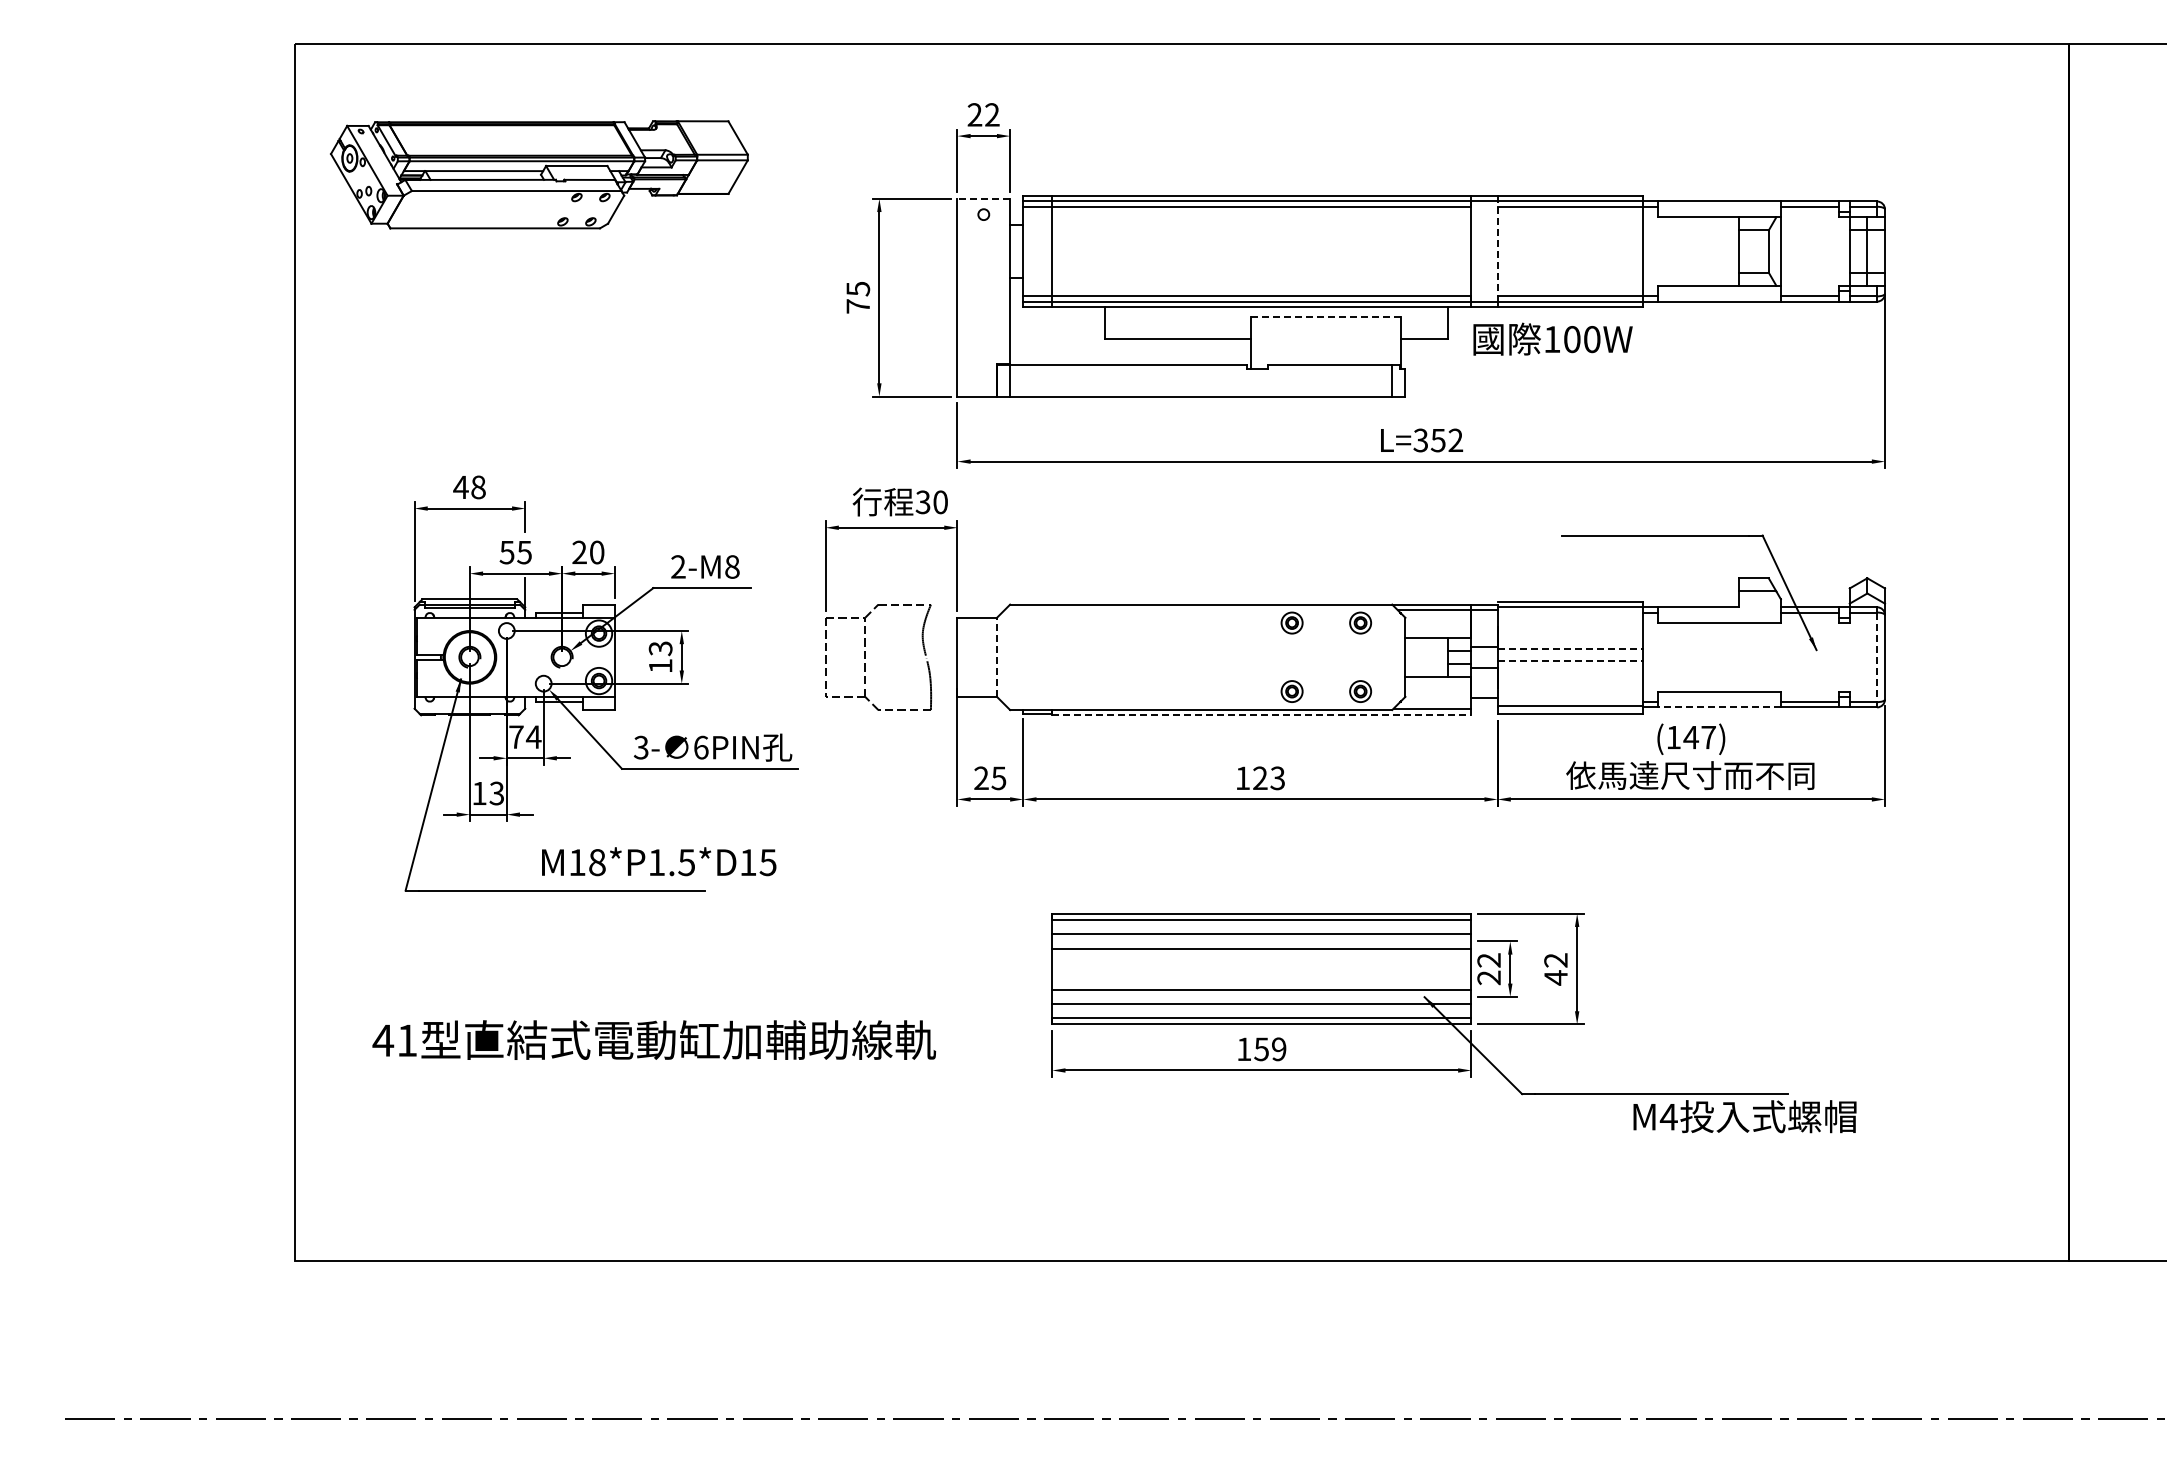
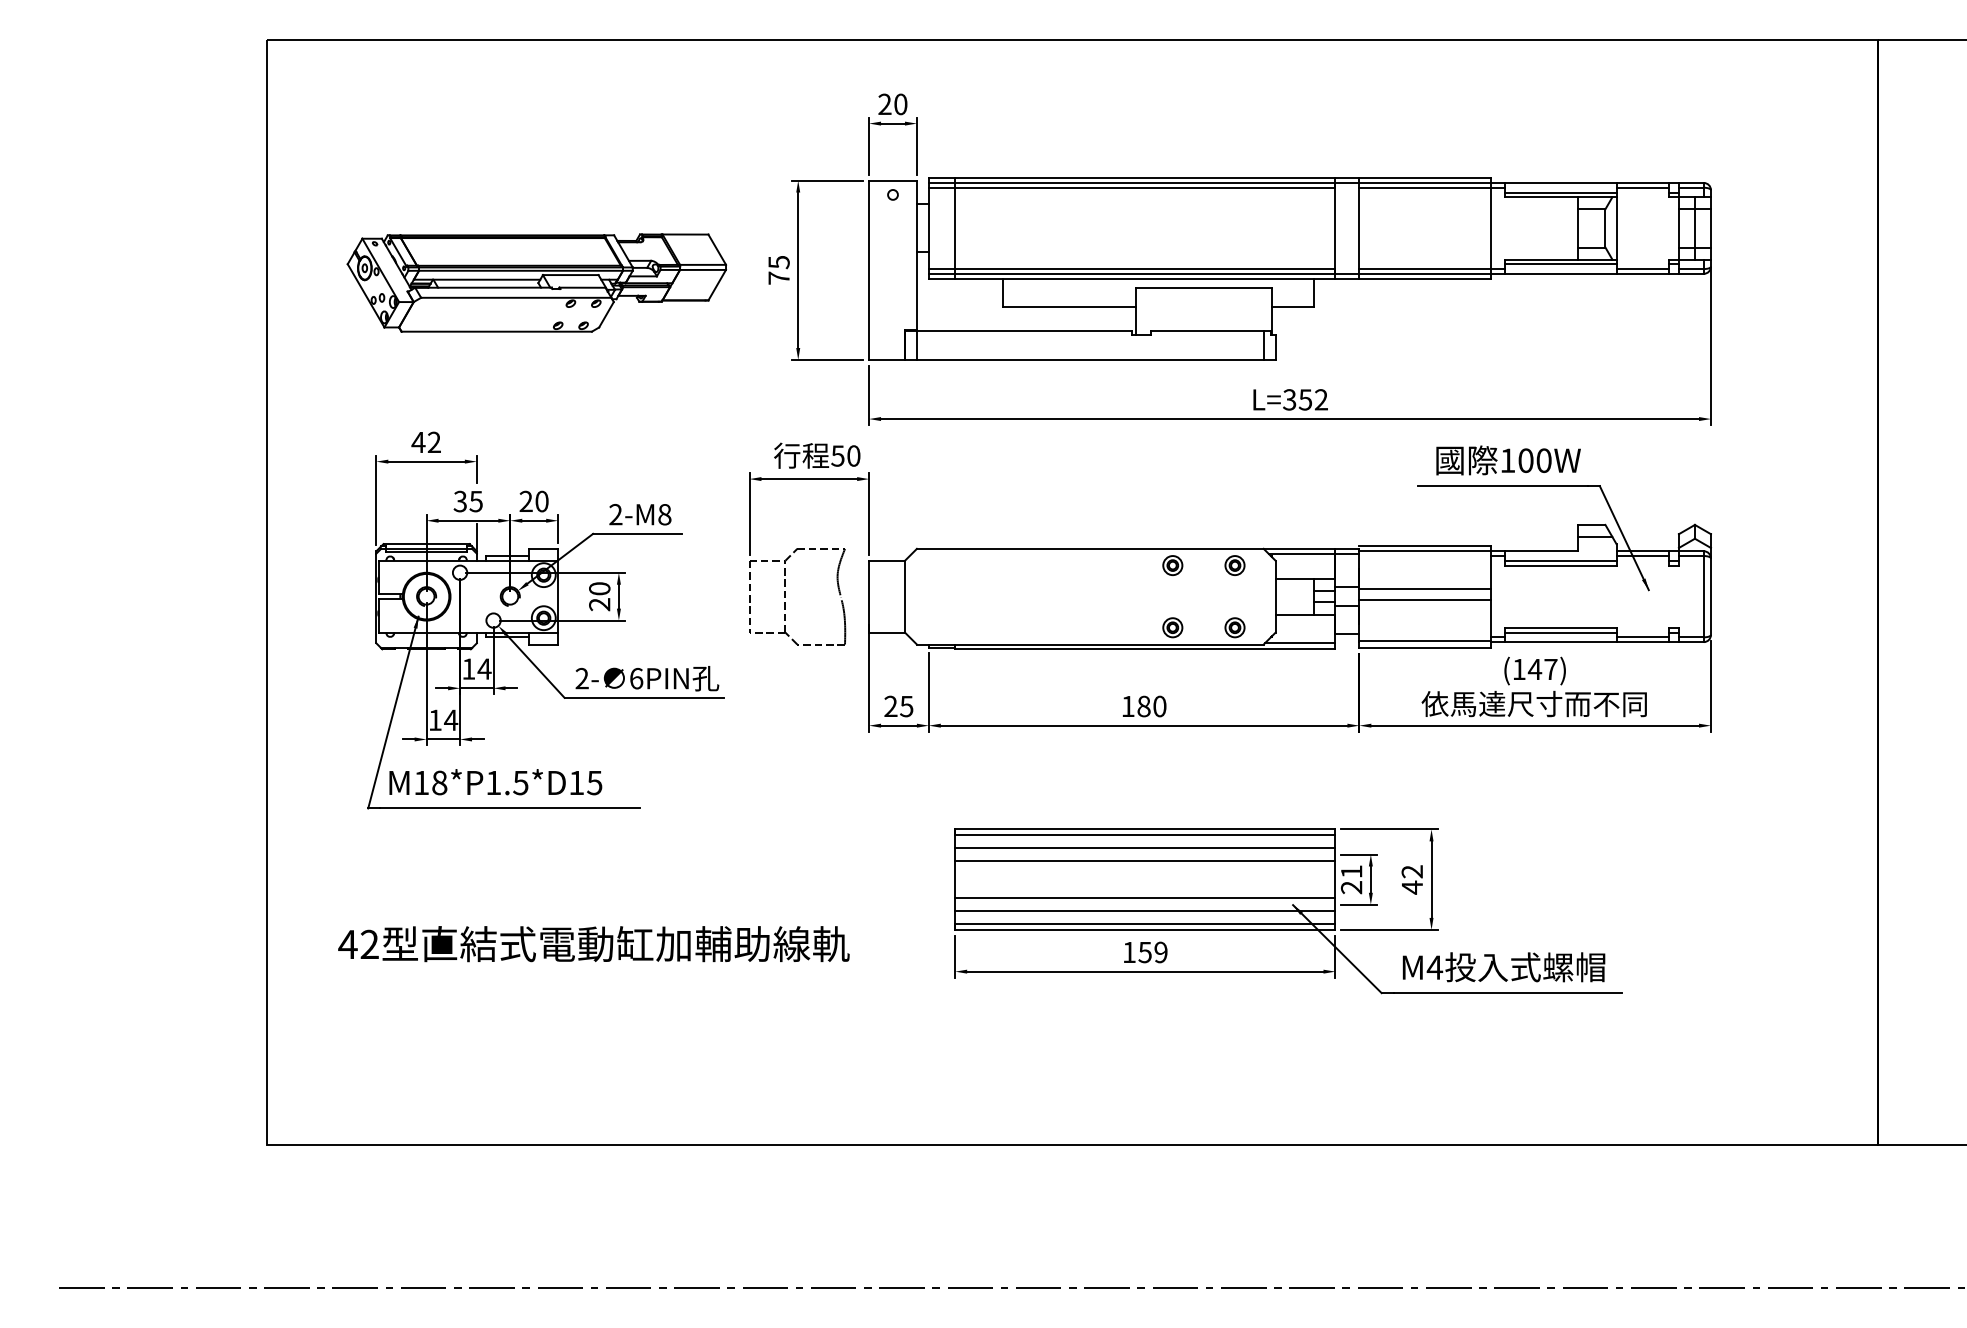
text: (992, 114) -> (900, 104), 22 -> 20
part: (539, 174) -> (536, 282), moved
line: (983, 198) -> (892, 180), dashed -> solid
line: (1719, 212) -> (1560, 192), added
line: (1497, 251) -> (1359, 228), dashed -> solid
line: (1719, 291) -> (1560, 264), added
line: (1326, 317) -> (1204, 288), dashed -> solid
text: (1552, 338) -> (1508, 459), moved
text: (478, 487) -> (434, 442), 48 -> 42
text: (923, 501) -> (838, 455), 30 -> 50
text: (507, 551) -> (460, 500), 55 -> 35
line: (1719, 617) -> (1560, 560), added
line: (1570, 648) -> (1425, 588), dashed -> solid
text: (660, 657) -> (599, 596), 13 -> 20
line: (996, 657) -> (904, 596), dashed -> solid
line: (1877, 657) -> (1704, 596), dashed -> solid
line: (1570, 660) -> (1425, 599), dashed -> solid
line: (1719, 696) -> (1560, 632), added
line: (1719, 707) -> (1560, 642), dashed -> solid
line: (1262, 715) -> (1145, 649), dashed -> solid
text: (516, 736) -> (468, 668), 74 -> 14
text: (640, 747) -> (581, 678), 3- -> 2-
text: (1269, 778) -> (1152, 706), 123 -> 180
text: (496, 793) -> (450, 720), 13 -> 14
text: (659, 861) -> (496, 781), moved
text: (1488, 960) -> (1351, 871), 22 -> 21
text: (407, 1040) -> (369, 944), 41 -> 42
text: (1744, 1116) -> (1503, 967), moved

